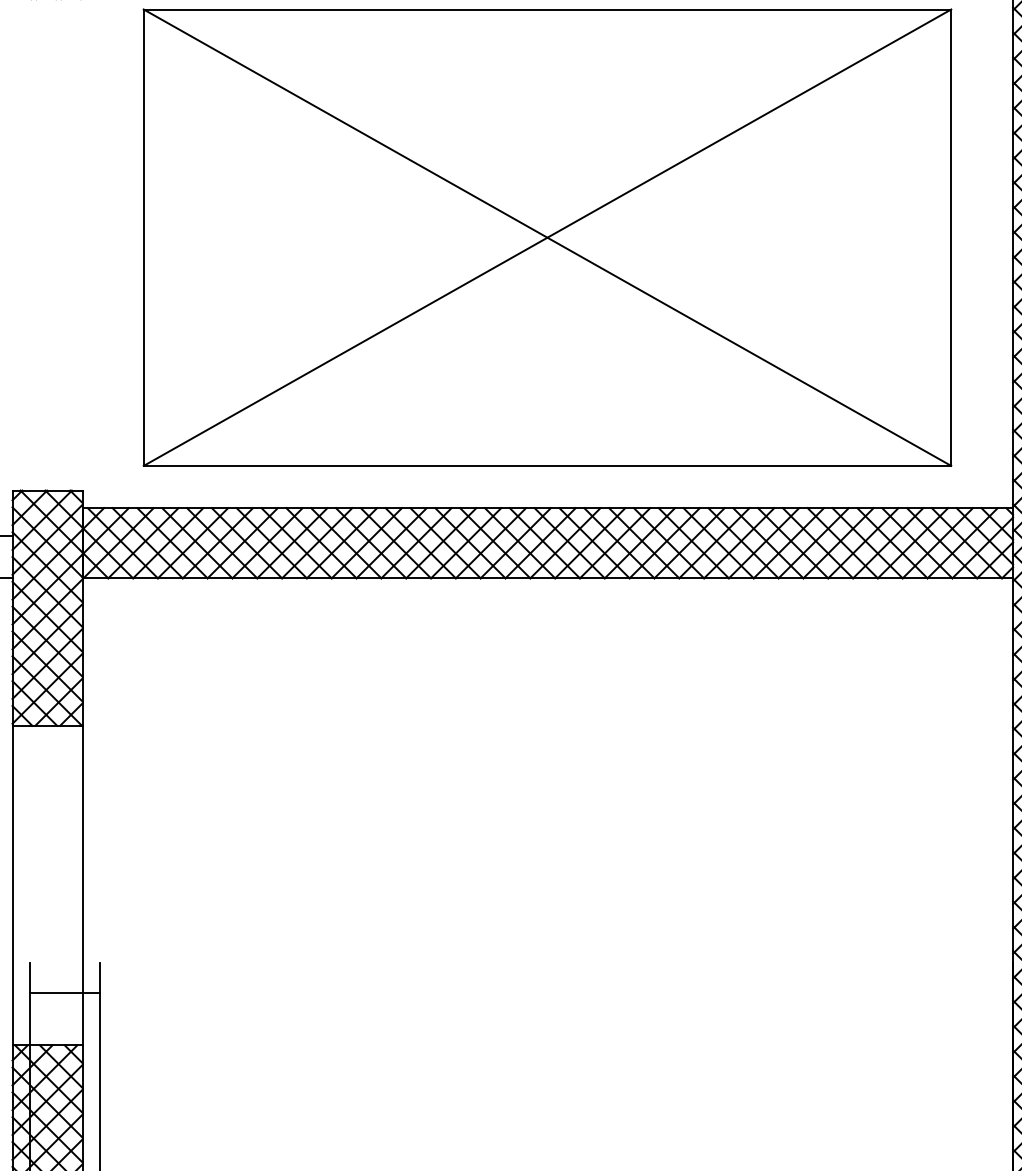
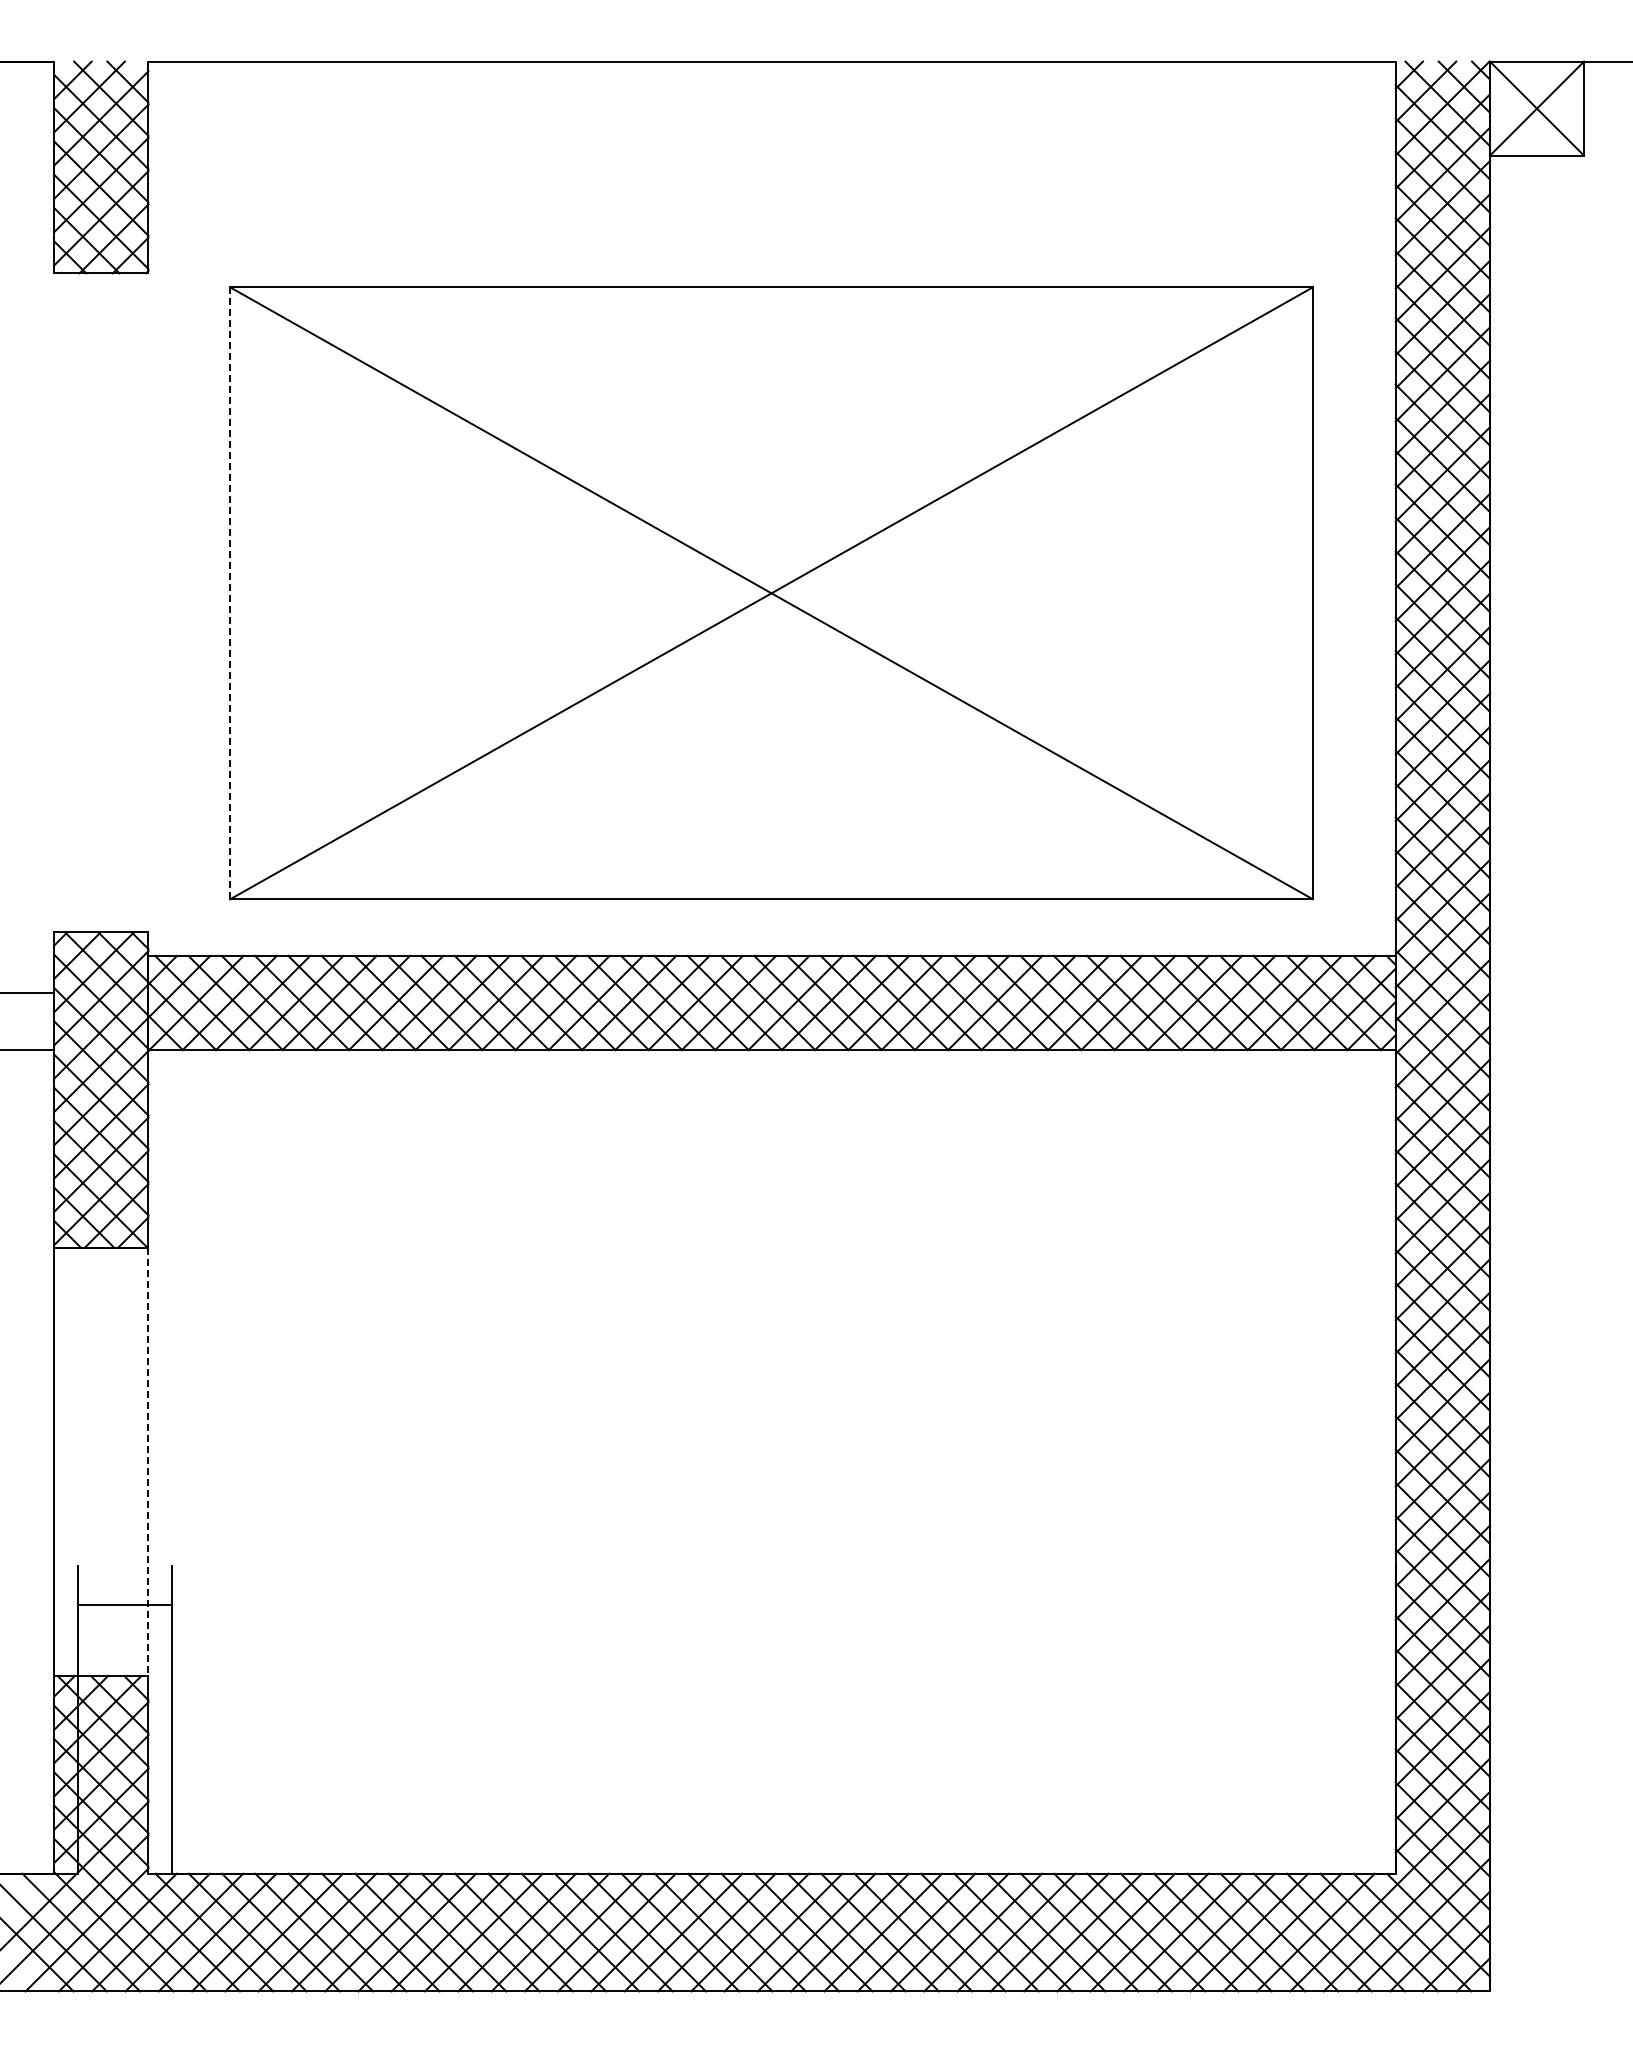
line: (143, 237) -> (230, 593), solid -> dashed
line: (82, 886) -> (148, 1462), solid -> dashed

